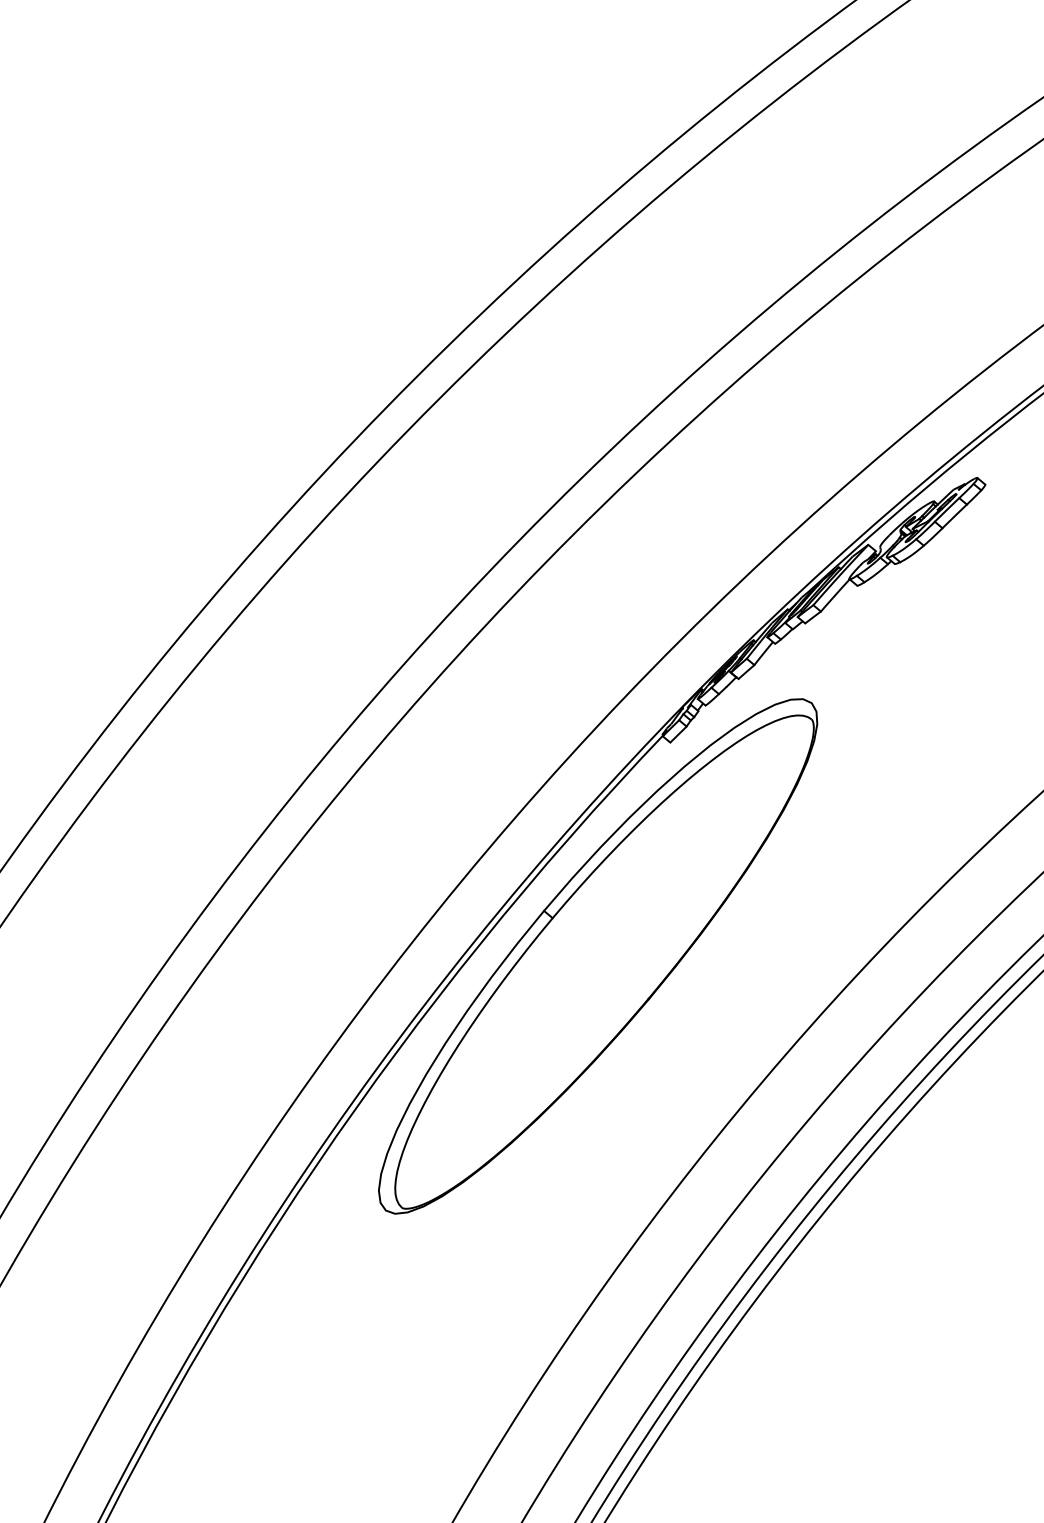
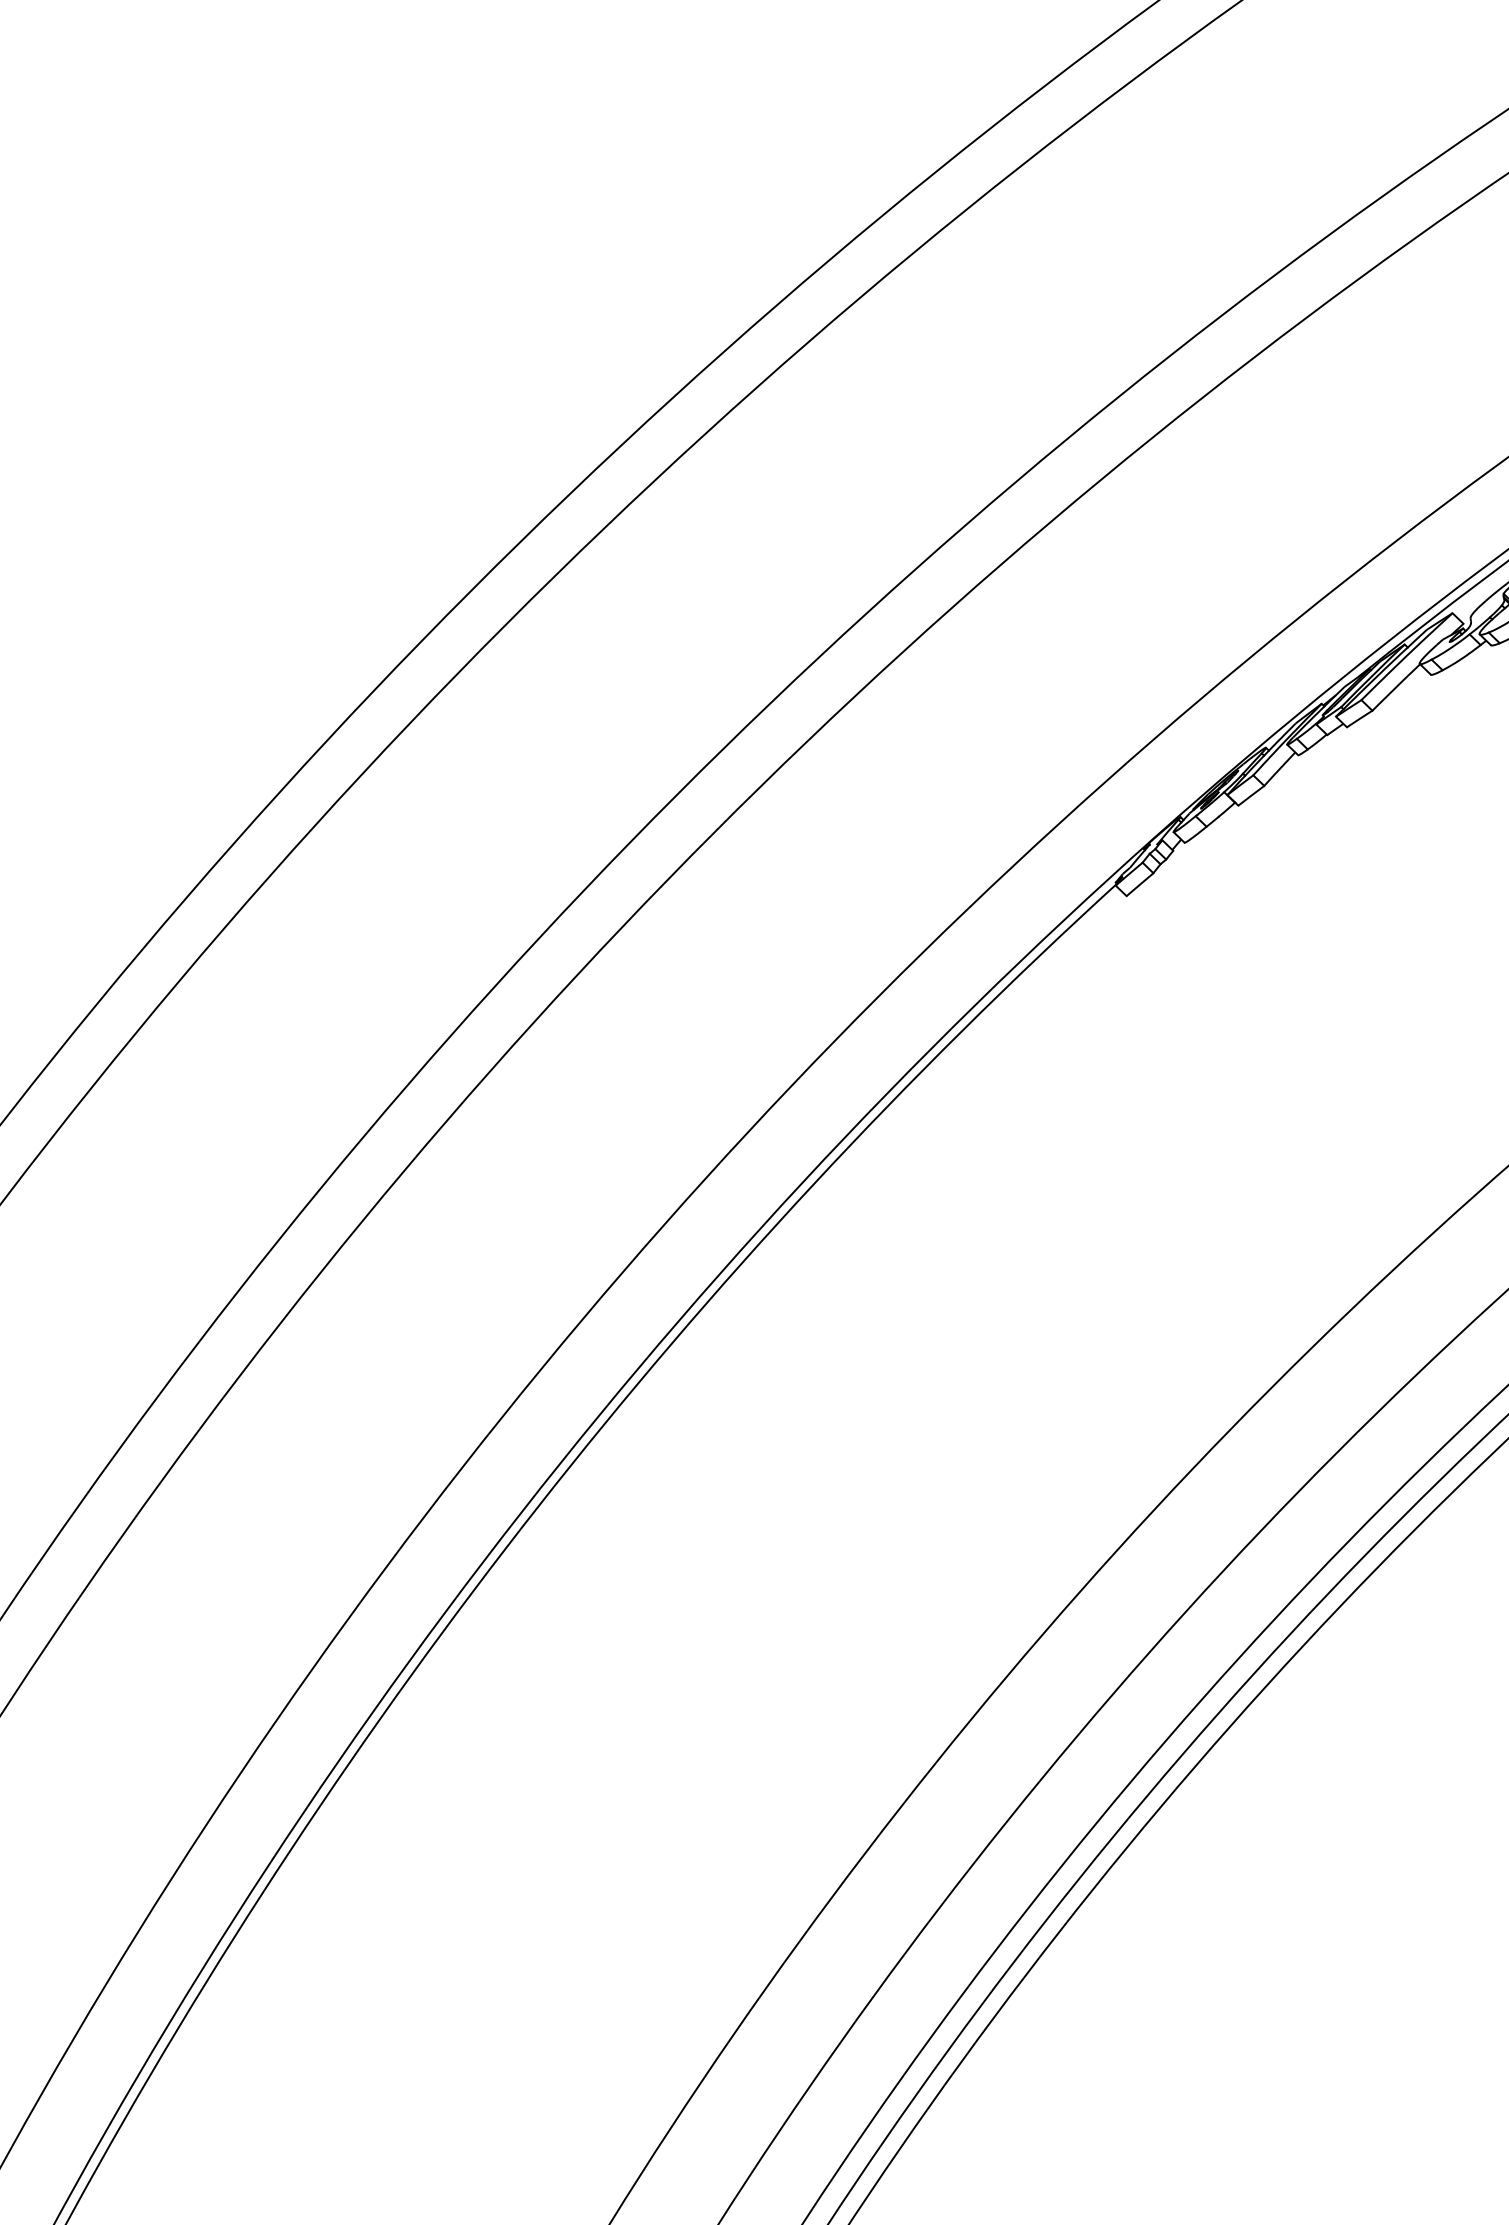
part: (598, 956) -> (993, 1217), removed

